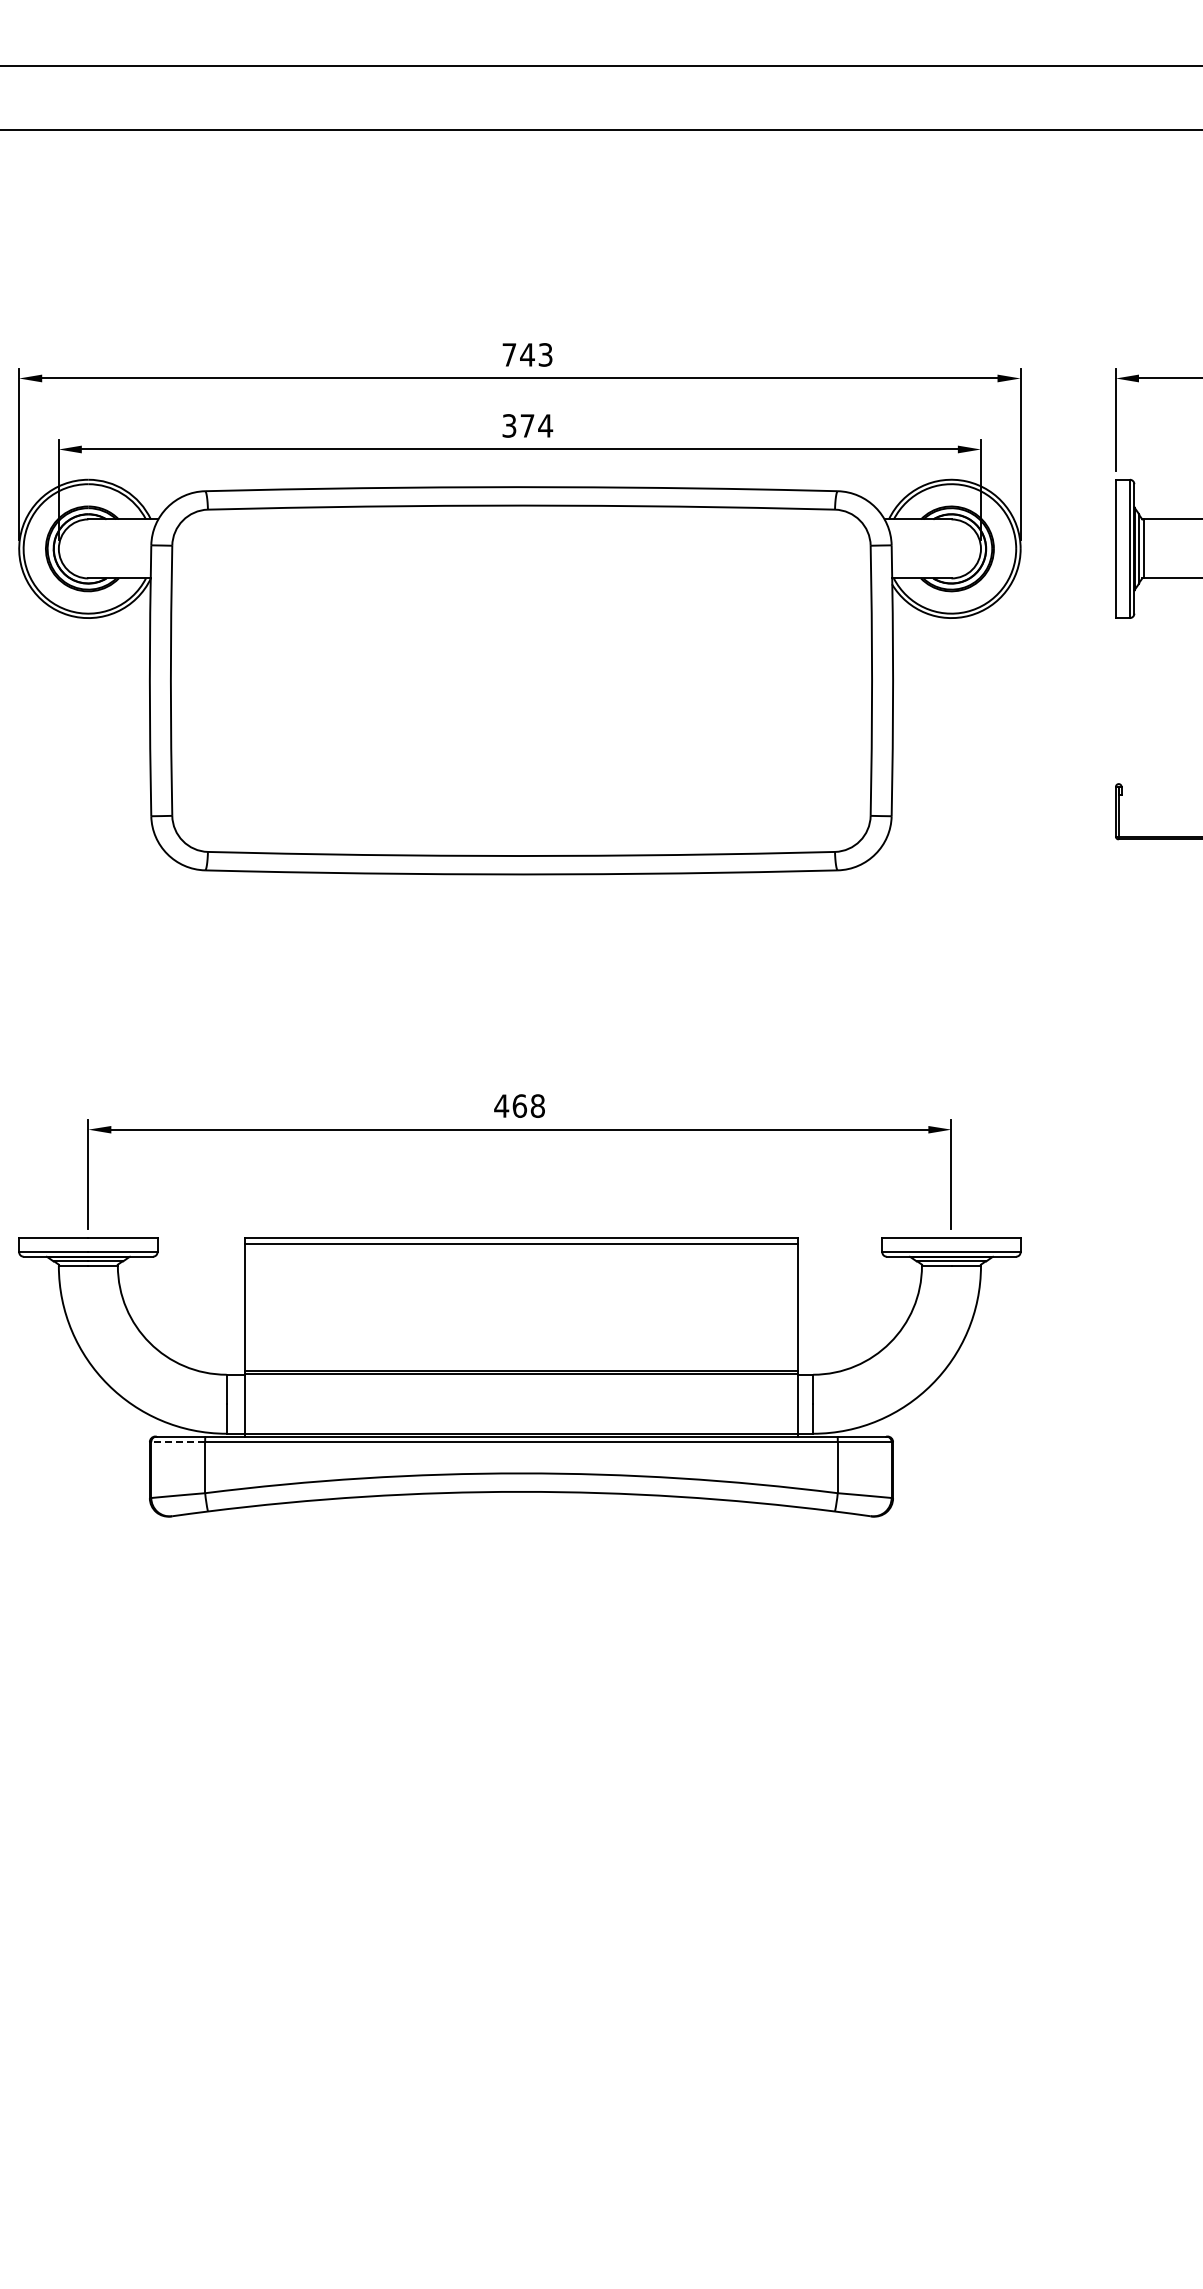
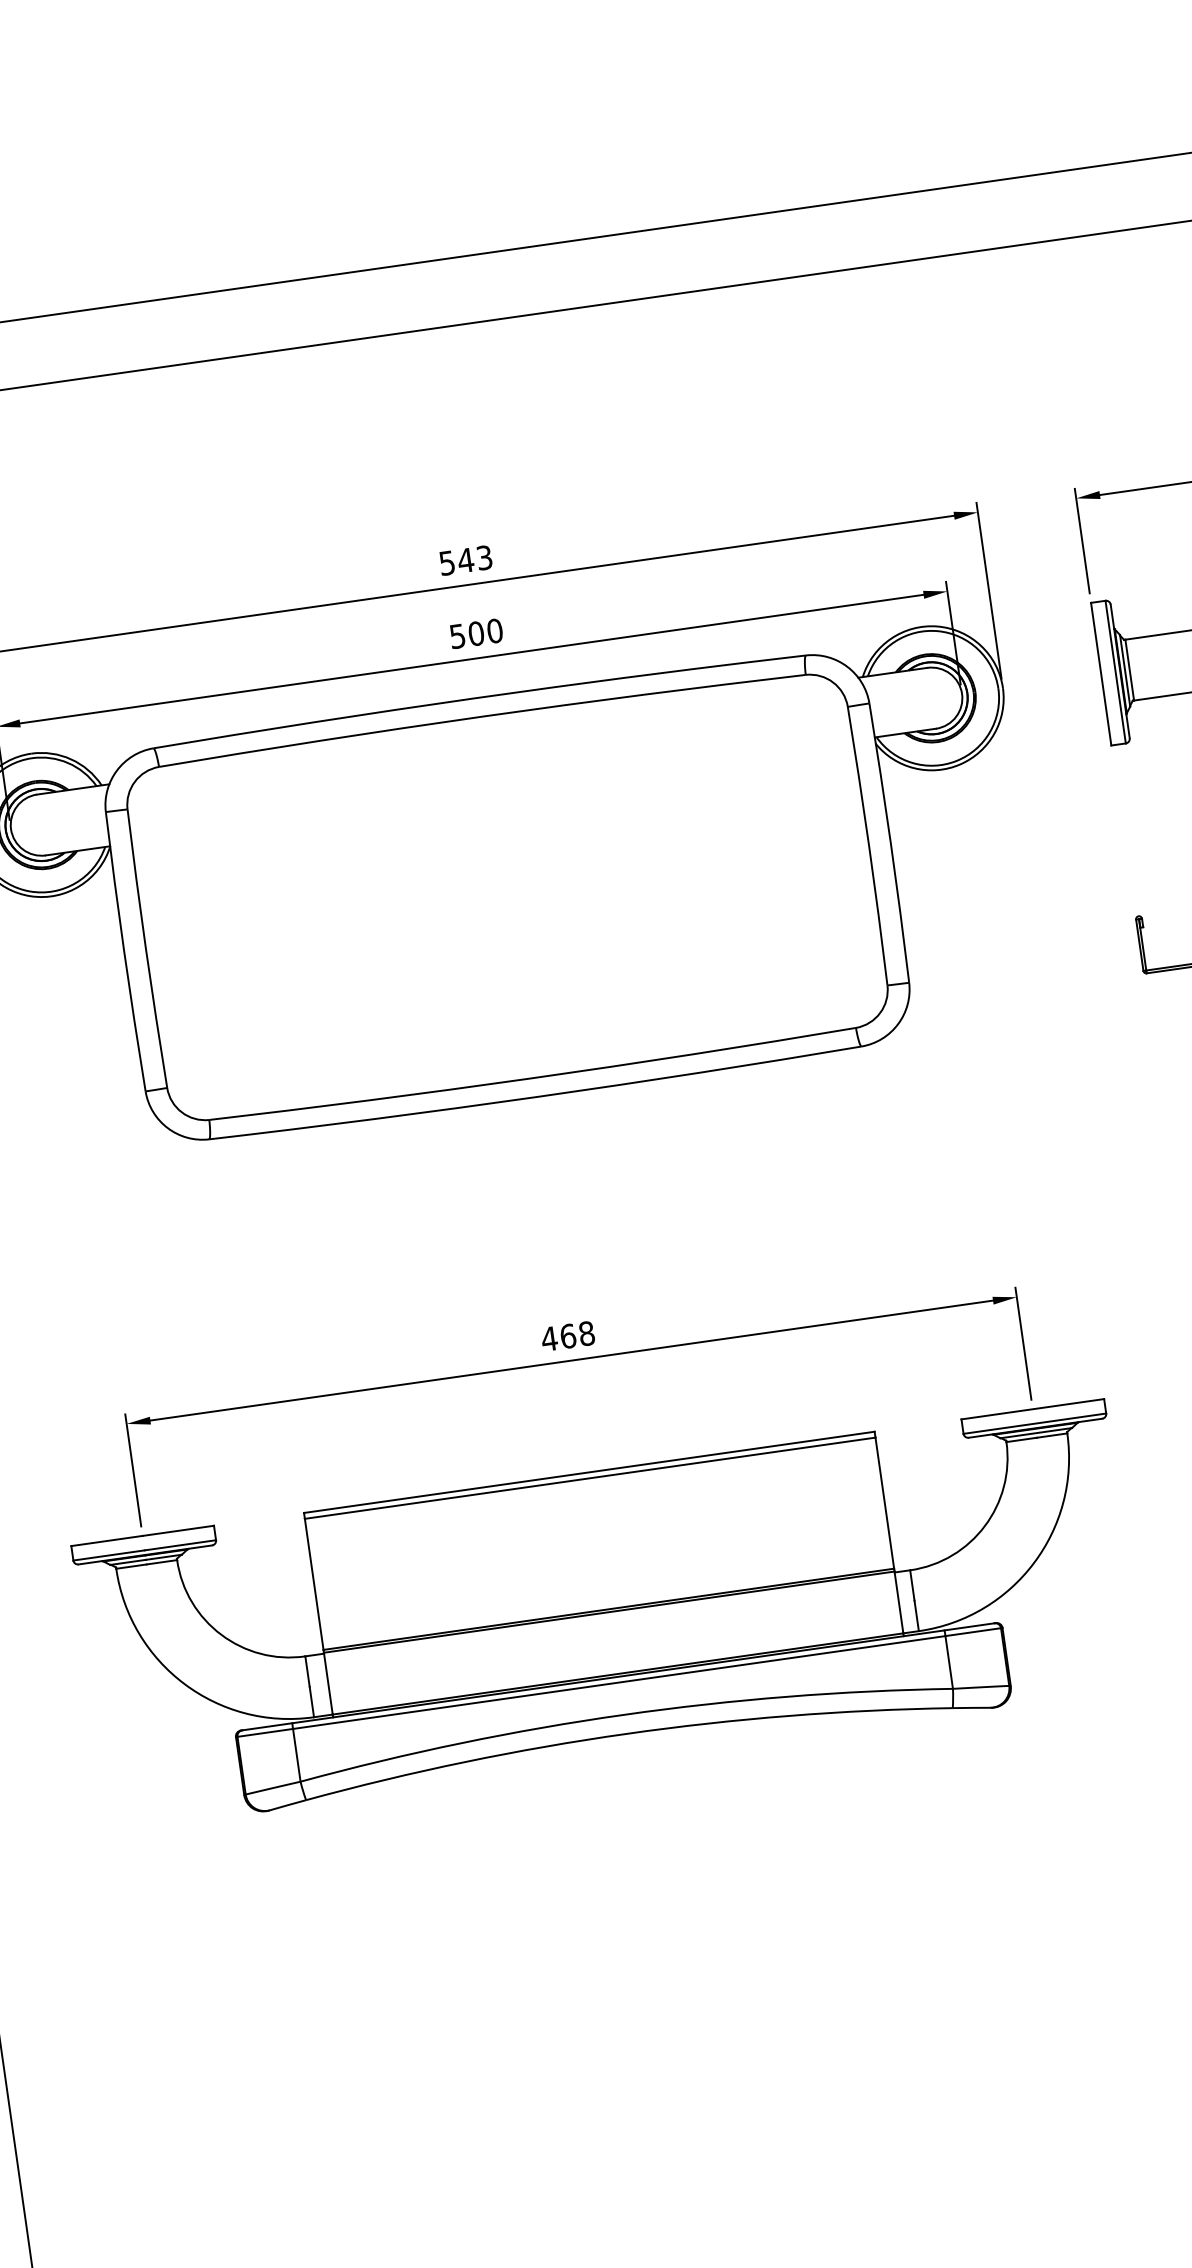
text: (509, 354) -> (447, 562), 743 -> 543
text: (528, 425) -> (477, 633), 374 -> 500
line: (178, 1442) -> (265, 1733), dashed -> solid

